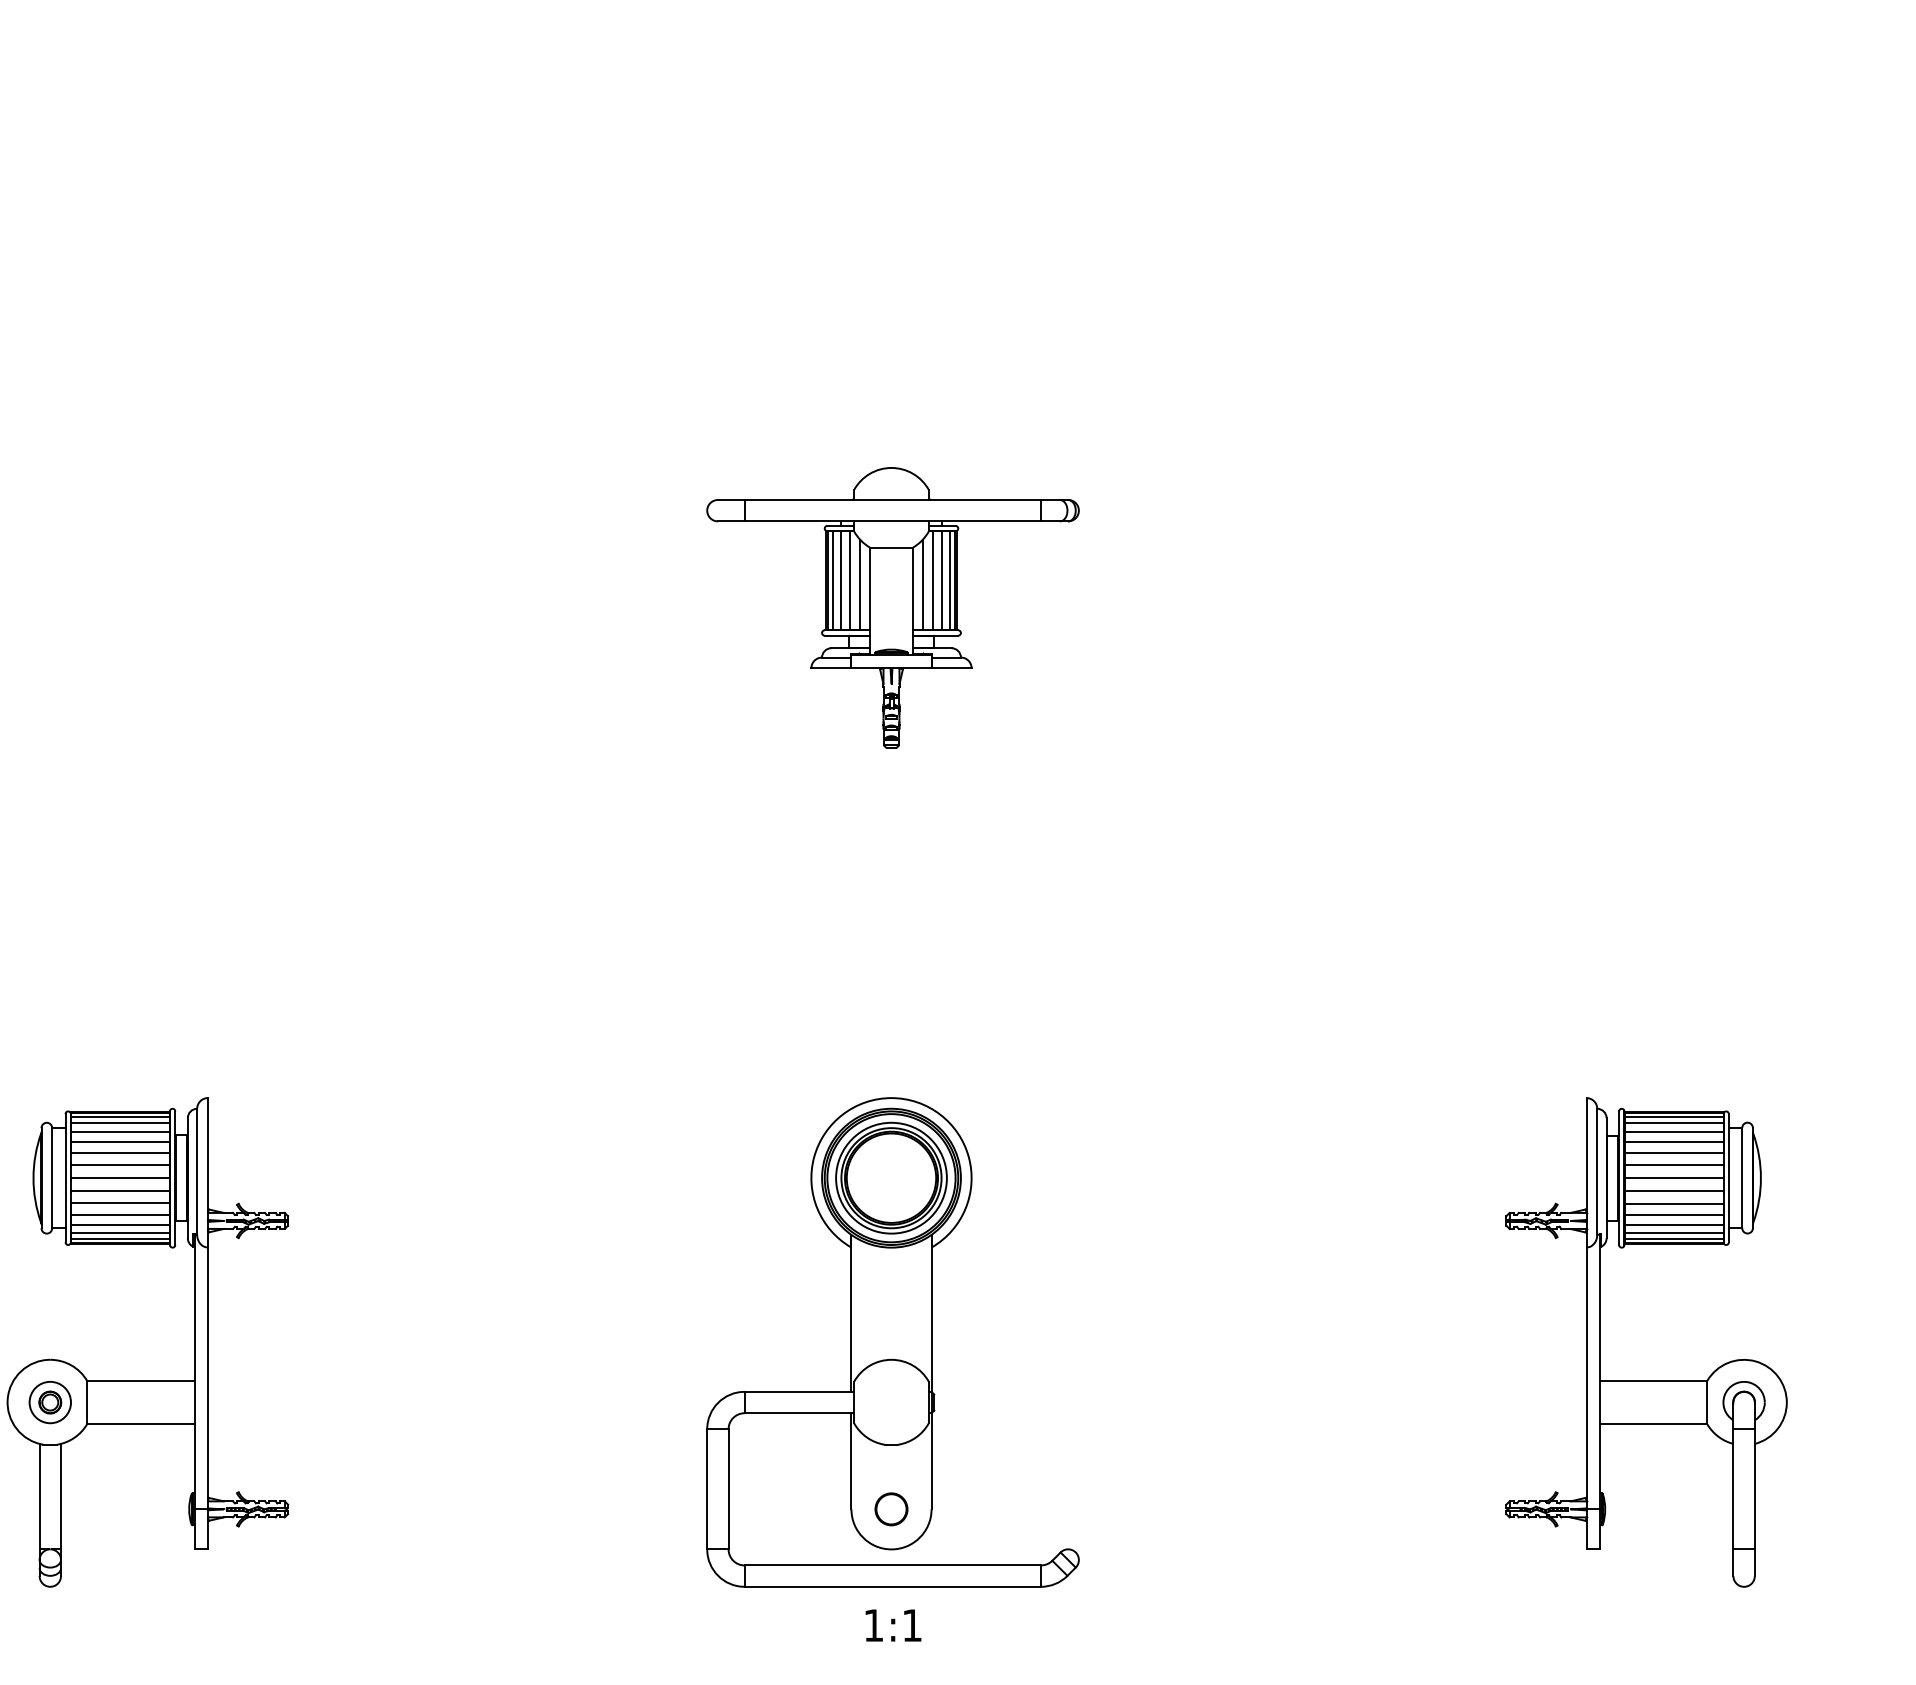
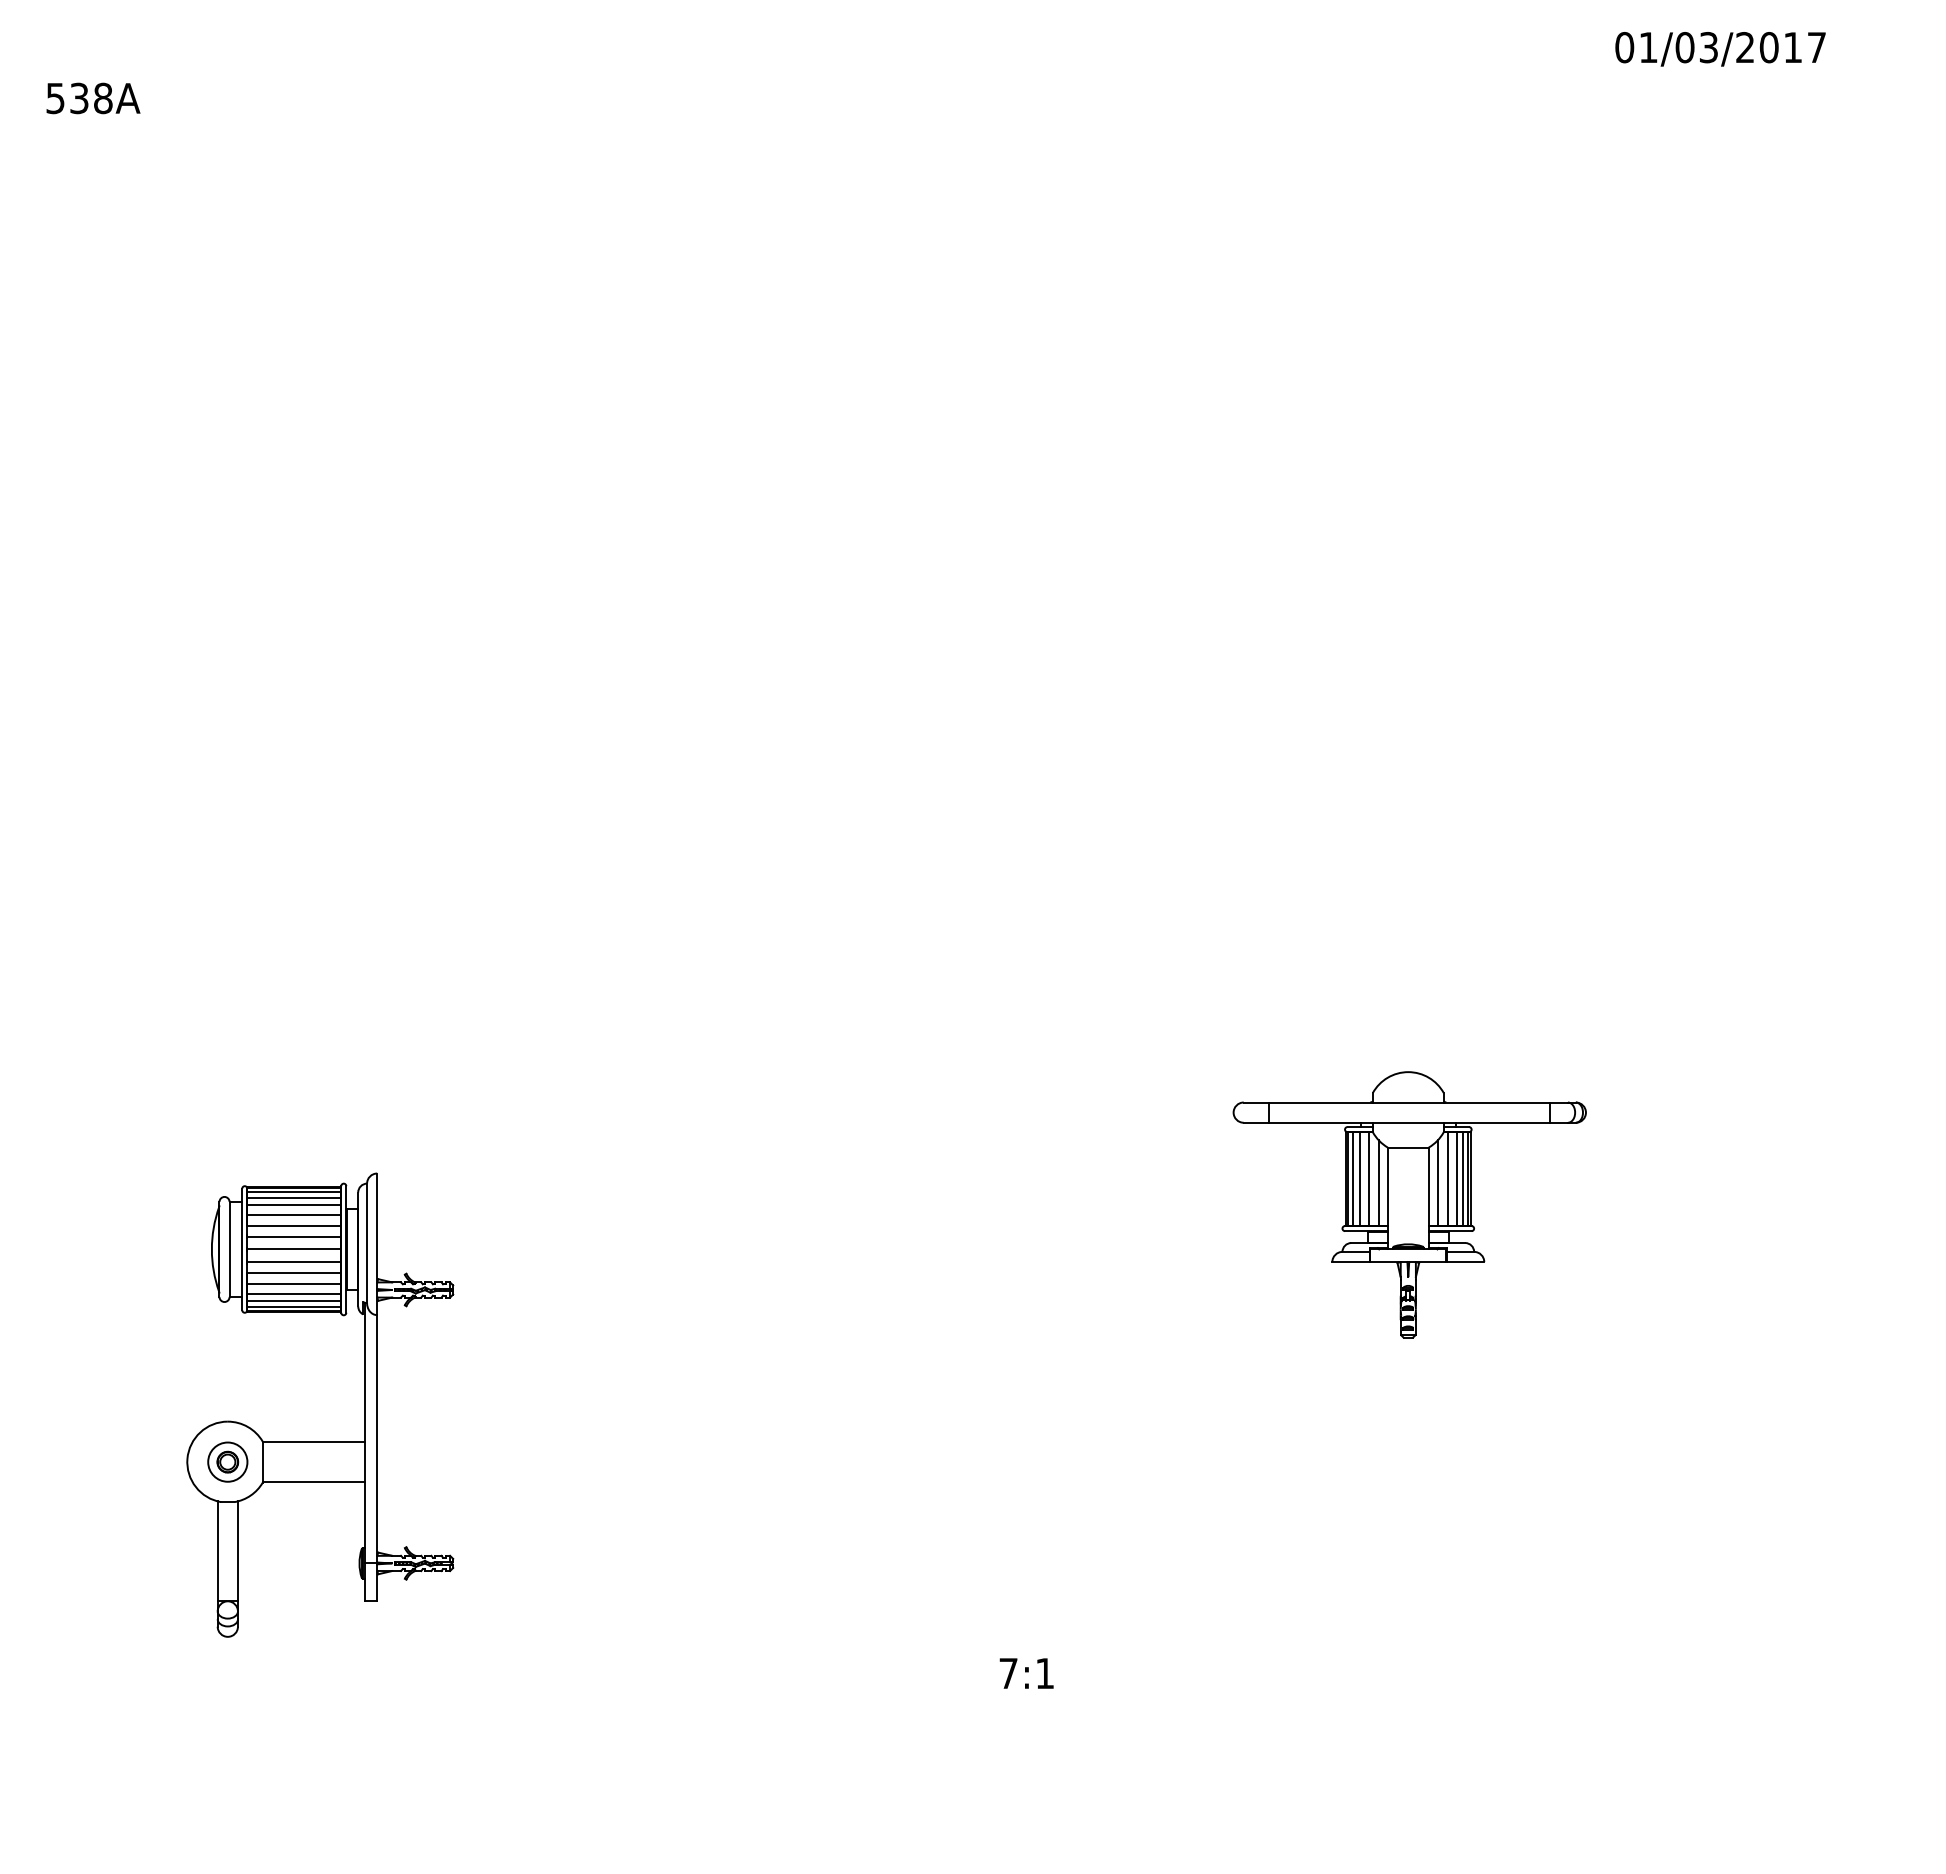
part: (892, 607) -> (1409, 1204), moved
part: (892, 1341) -> (1026, 1404), removed
part: (1645, 1380) -> (1740, 1441), removed
text: (873, 1625) -> (1008, 1673), 1:1 -> 7:1

